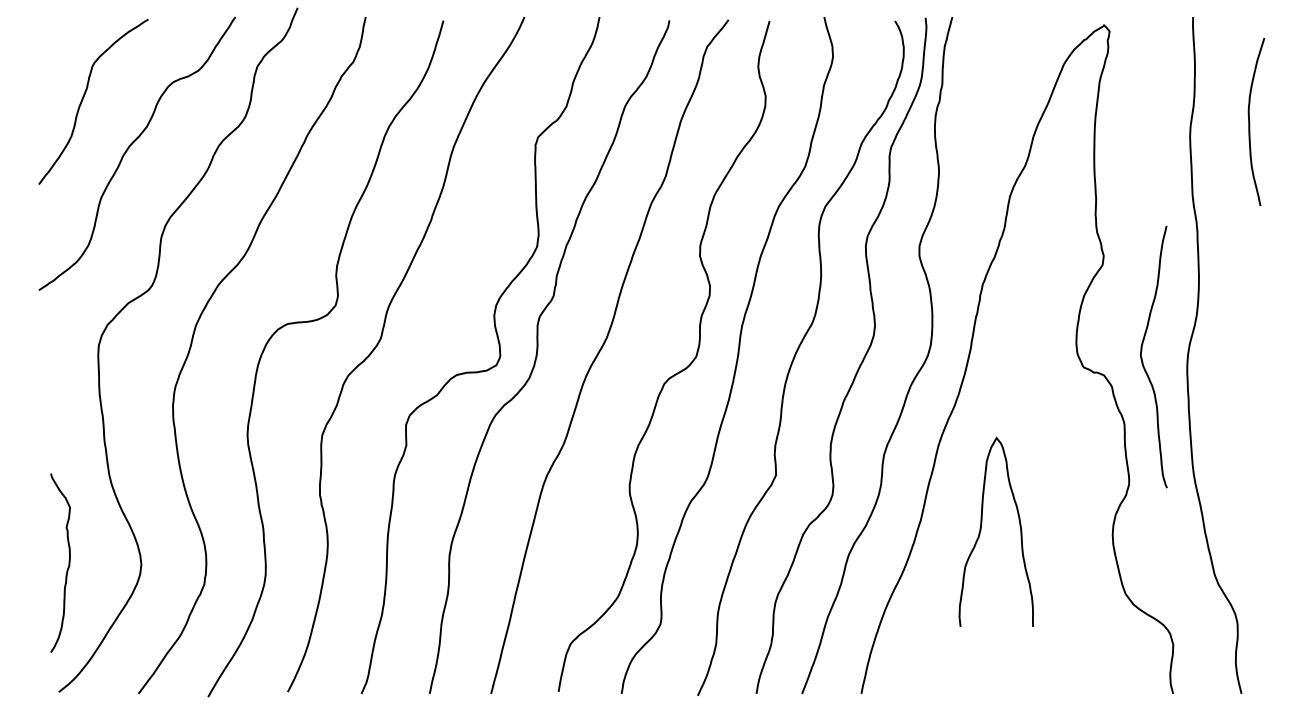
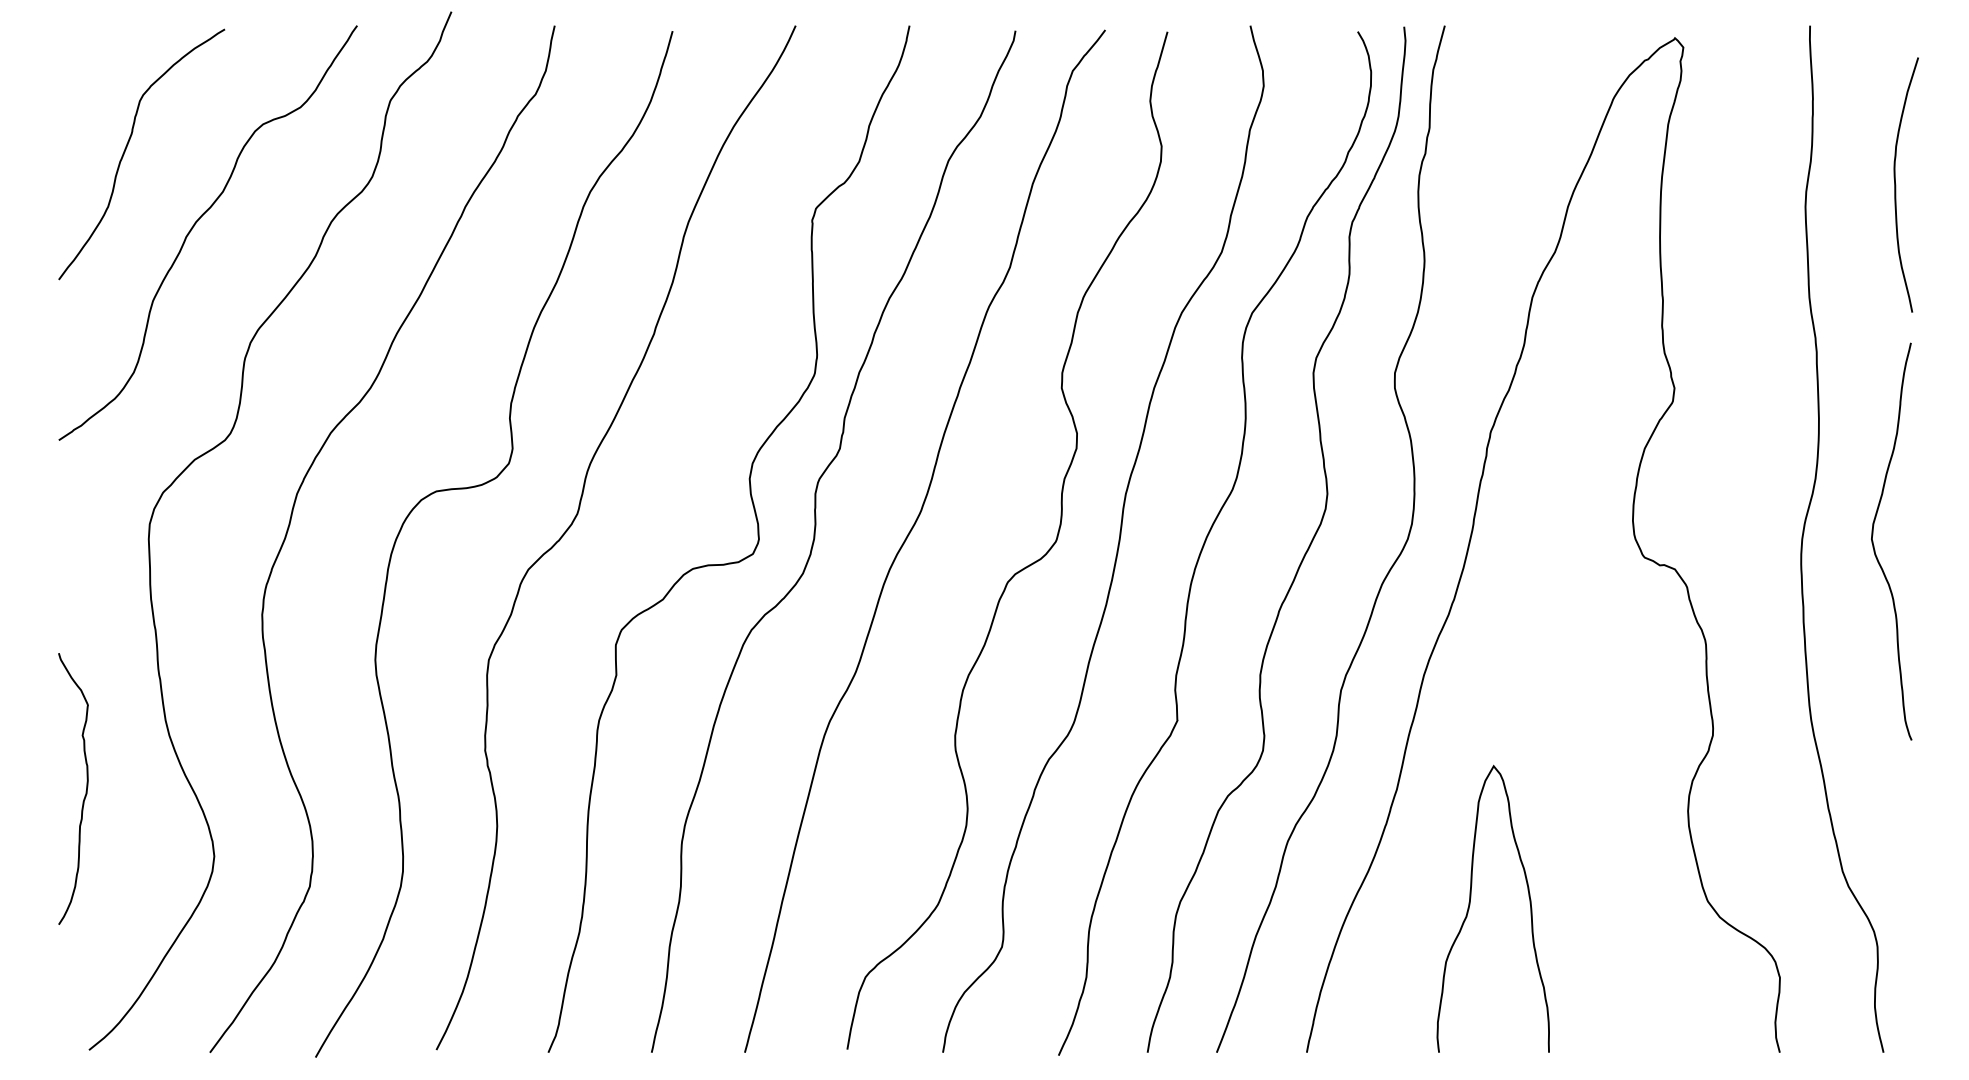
curve: (1143, 361) -> (1875, 548), moved
curve: (981, 530) -> (1470, 906), moved
curve: (68, 562) -> (85, 788), moved

